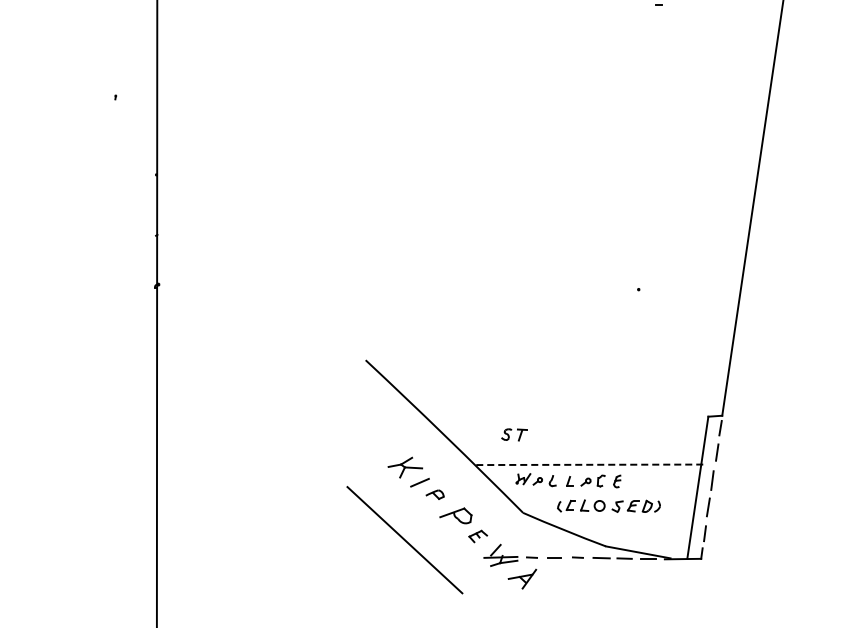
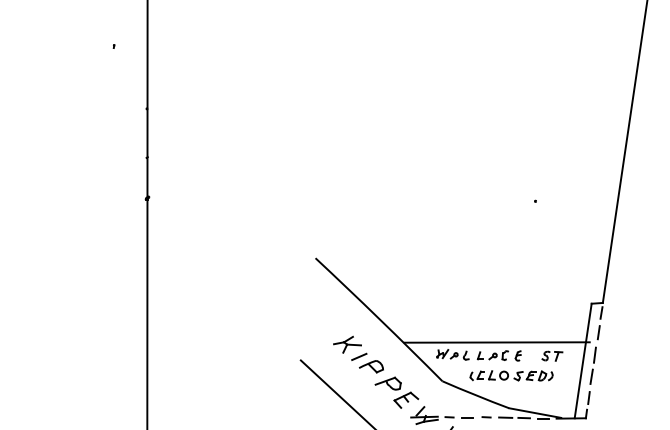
part: (514, 434) -> (552, 355), moved
line: (591, 464) -> (497, 342), dashed -> solid
part: (434, 494) -> (370, 366), size x1.67
part: (477, 536) -> (405, 400), size x1.67

